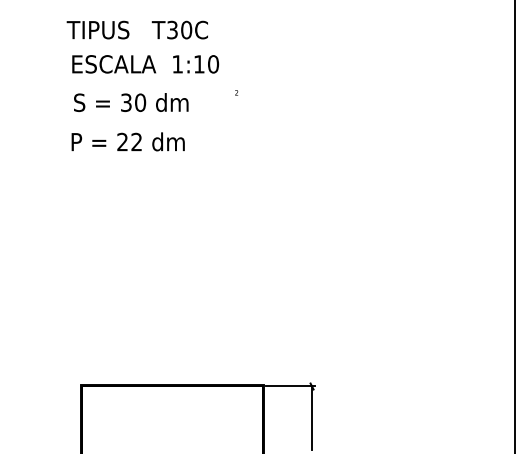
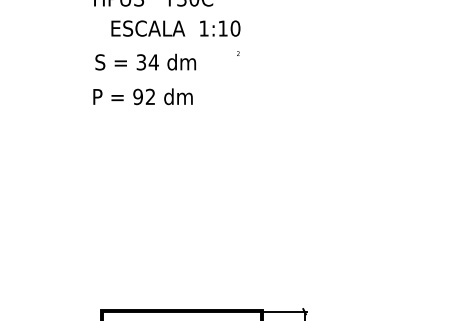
text: (145, 64) -> (175, 28), moved
text: (140, 102) -> (153, 62), 30 -> 34
text: (122, 142) -> (138, 97), 22 -> 92

